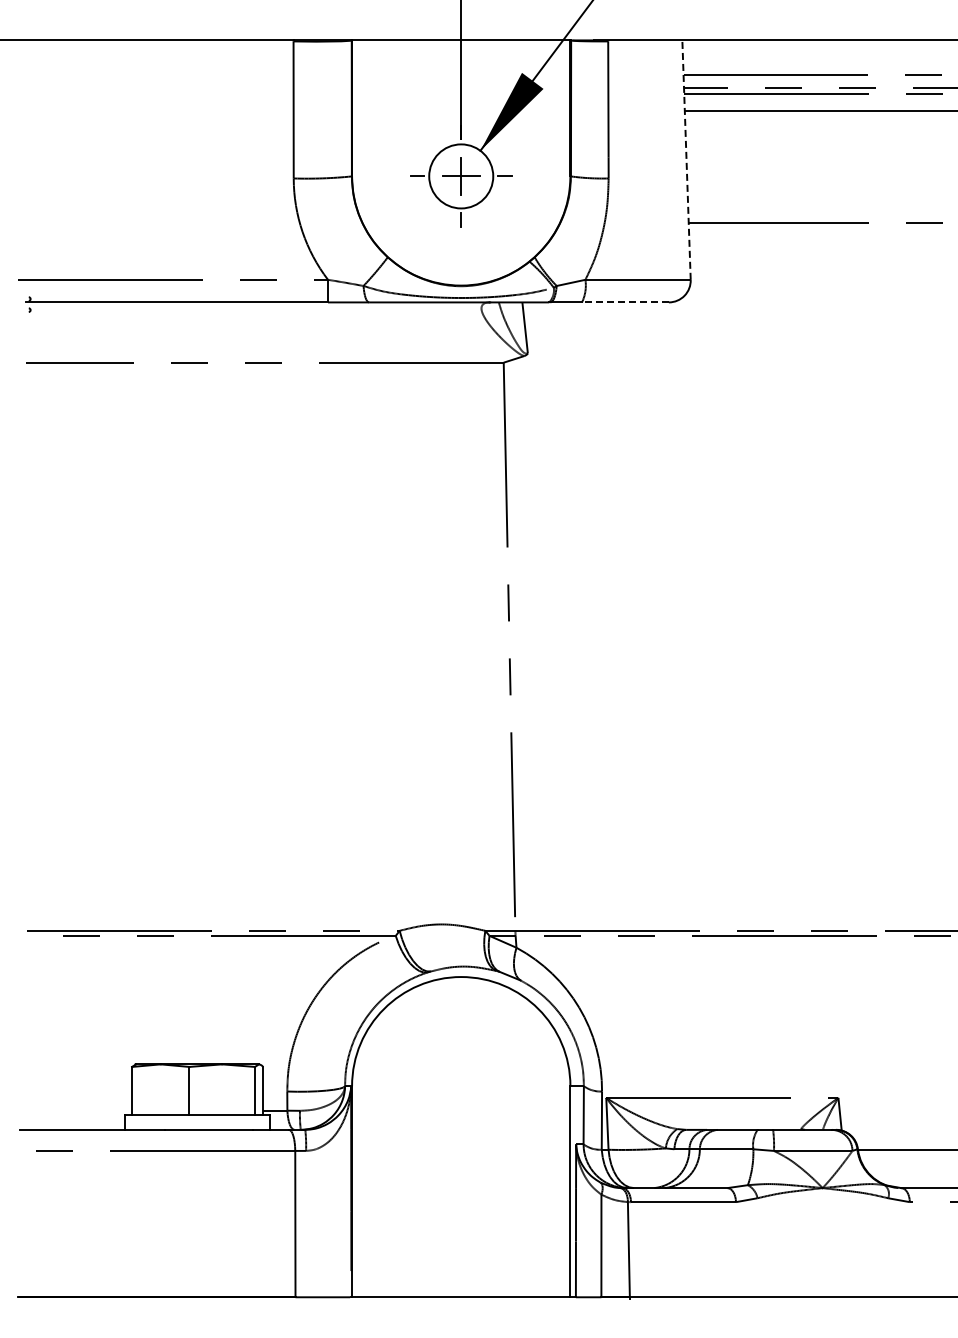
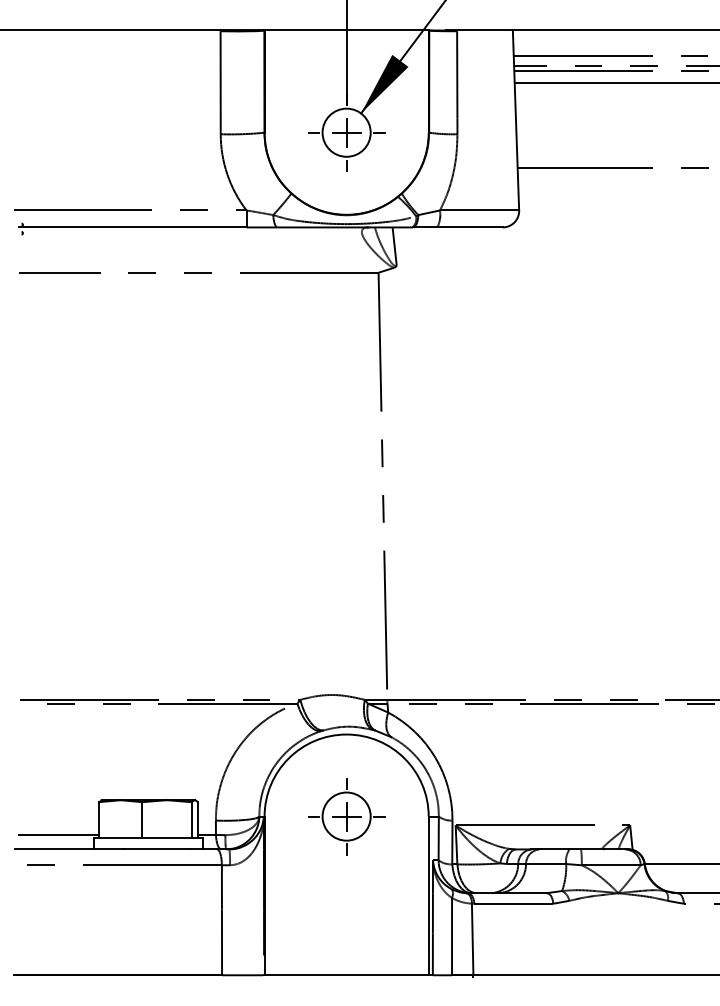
line: (686, 160) -> (515, 120), dashed -> solid
line: (624, 302) -> (469, 227), dashed -> solid
part: (461, 1086) -> (346, 816), added
line: (78, 1110) -> (58, 834), added

